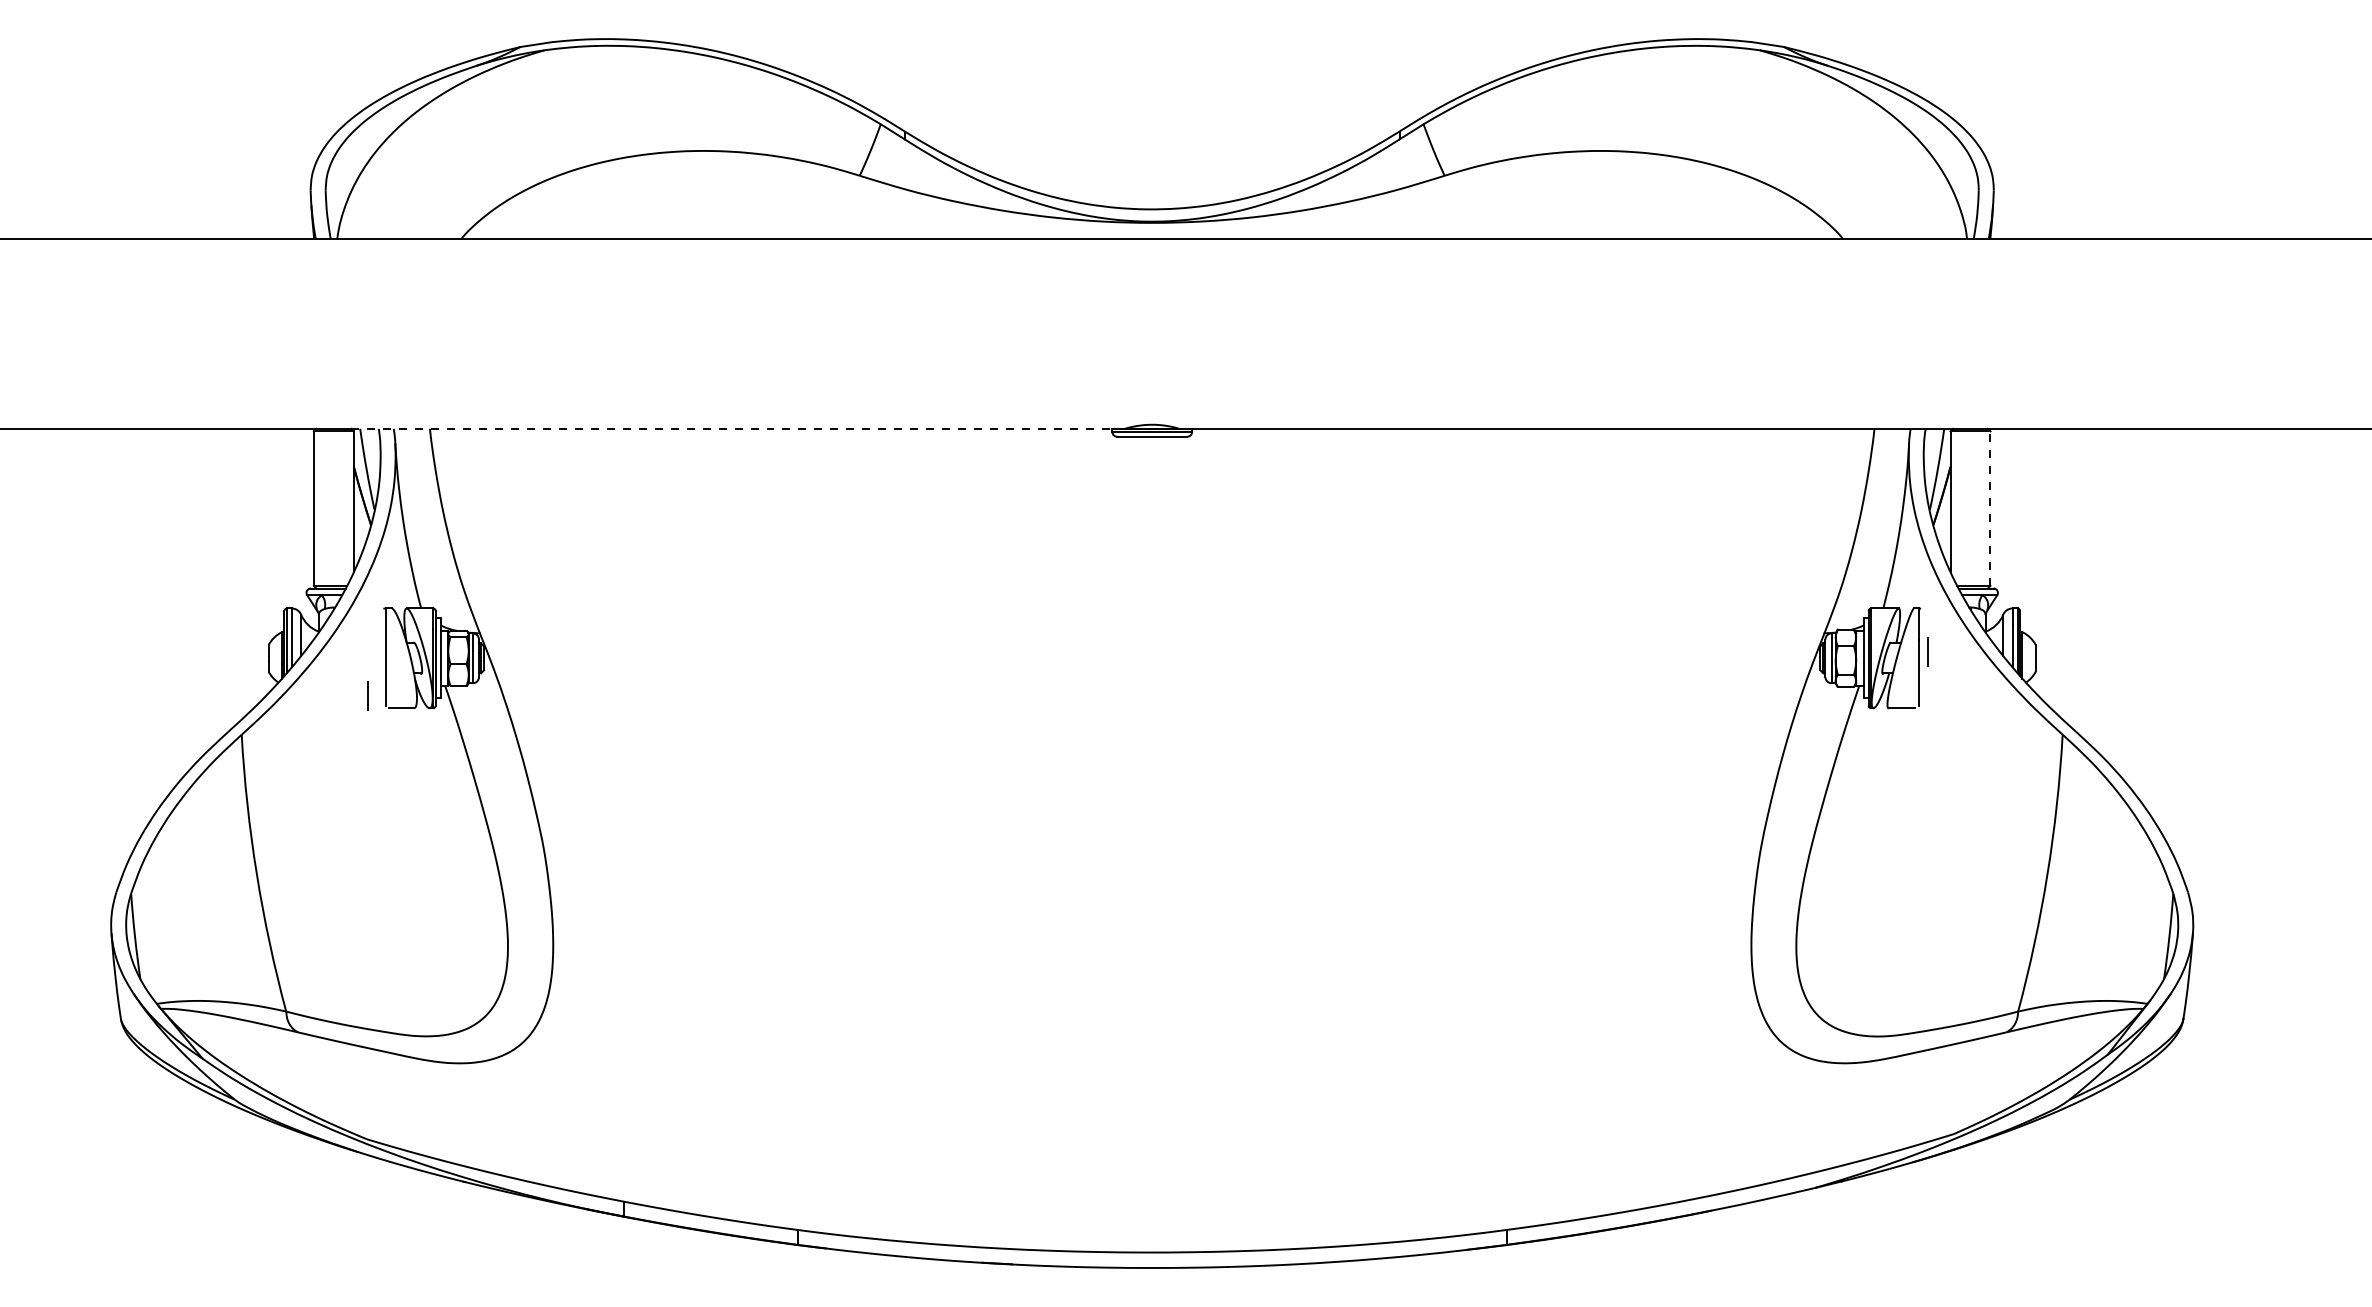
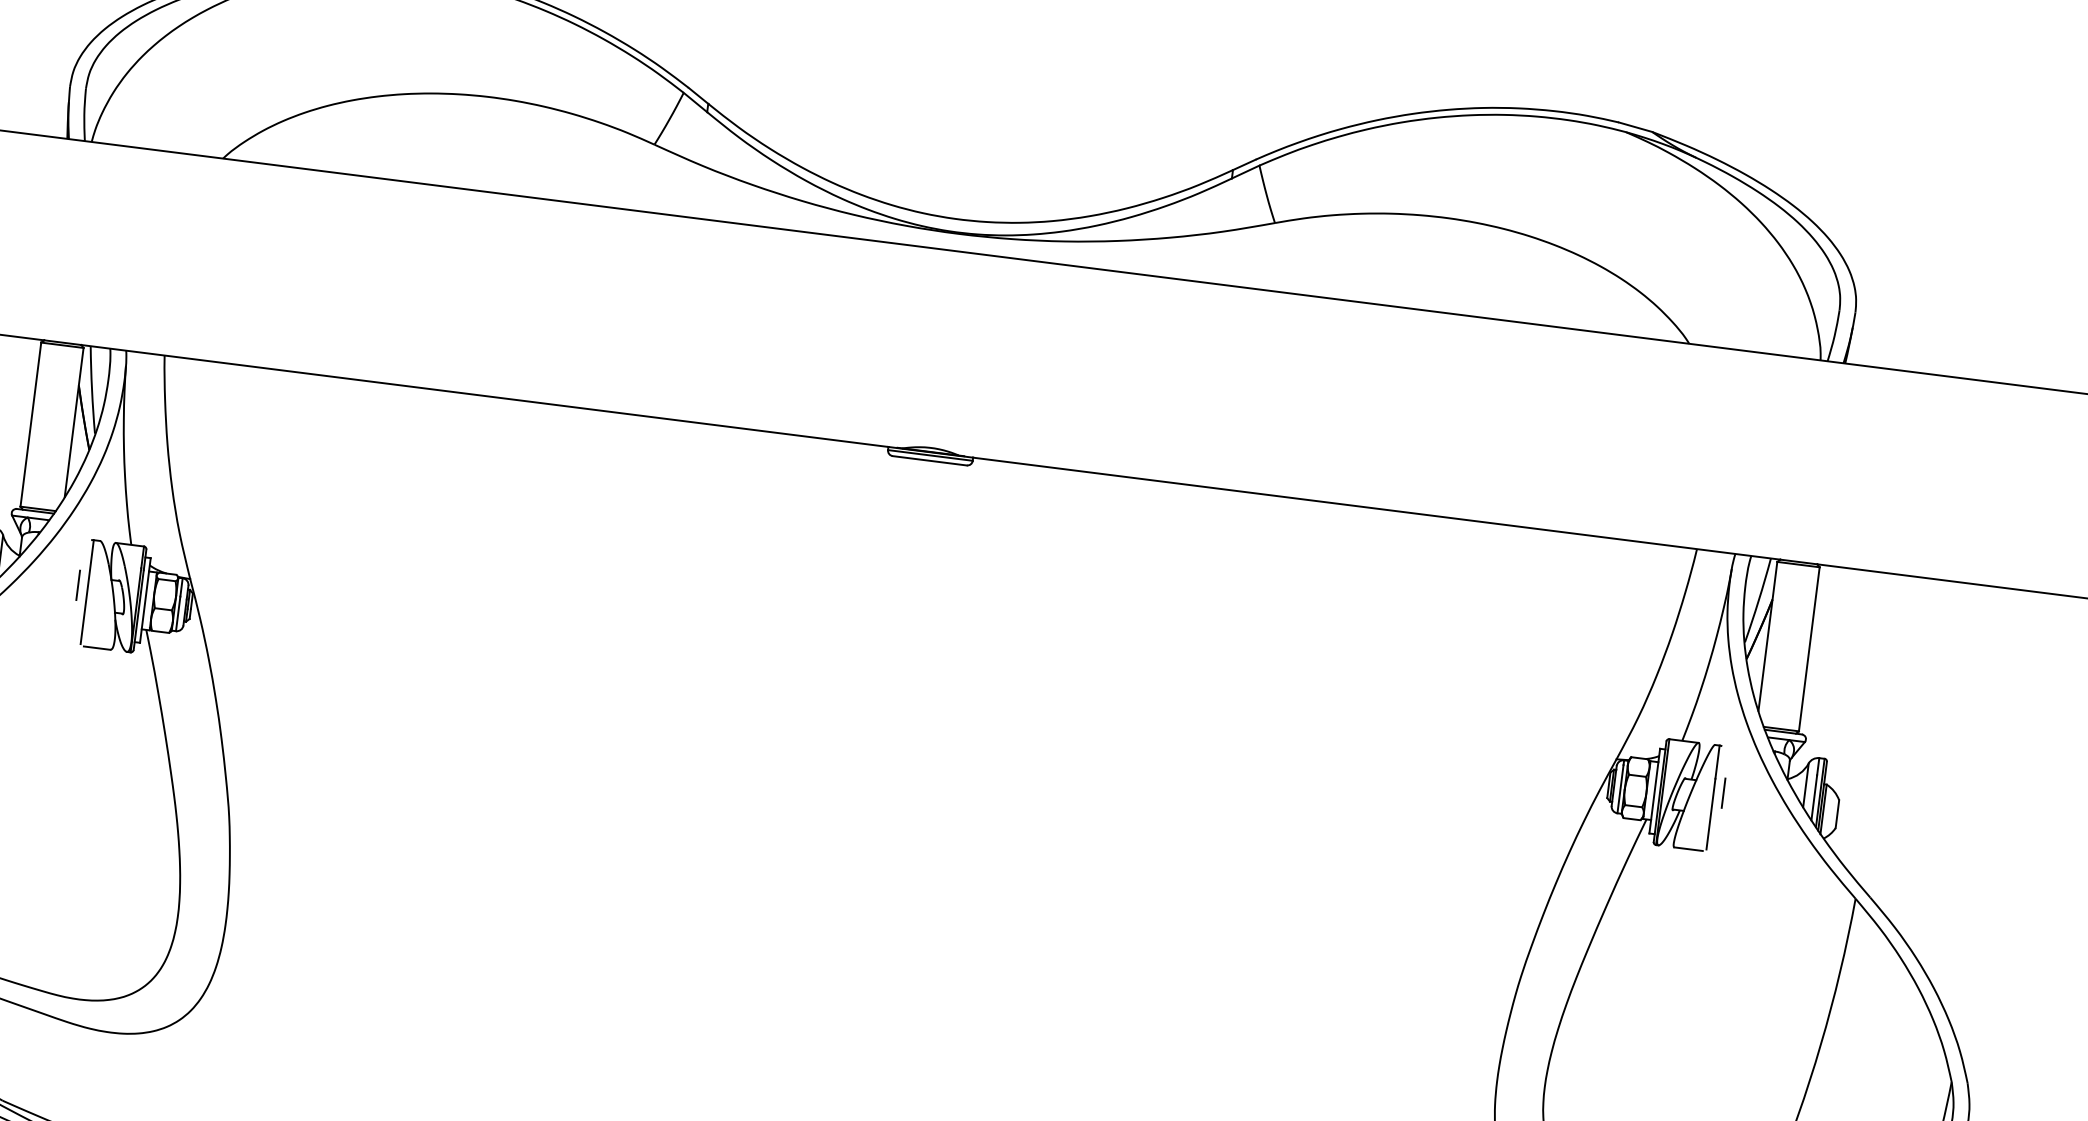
line: (732, 428) -> (485, 395), dashed -> solid
line: (1990, 508) -> (1809, 649), dashed -> solid
line: (367, 695) -> (78, 584), moved

